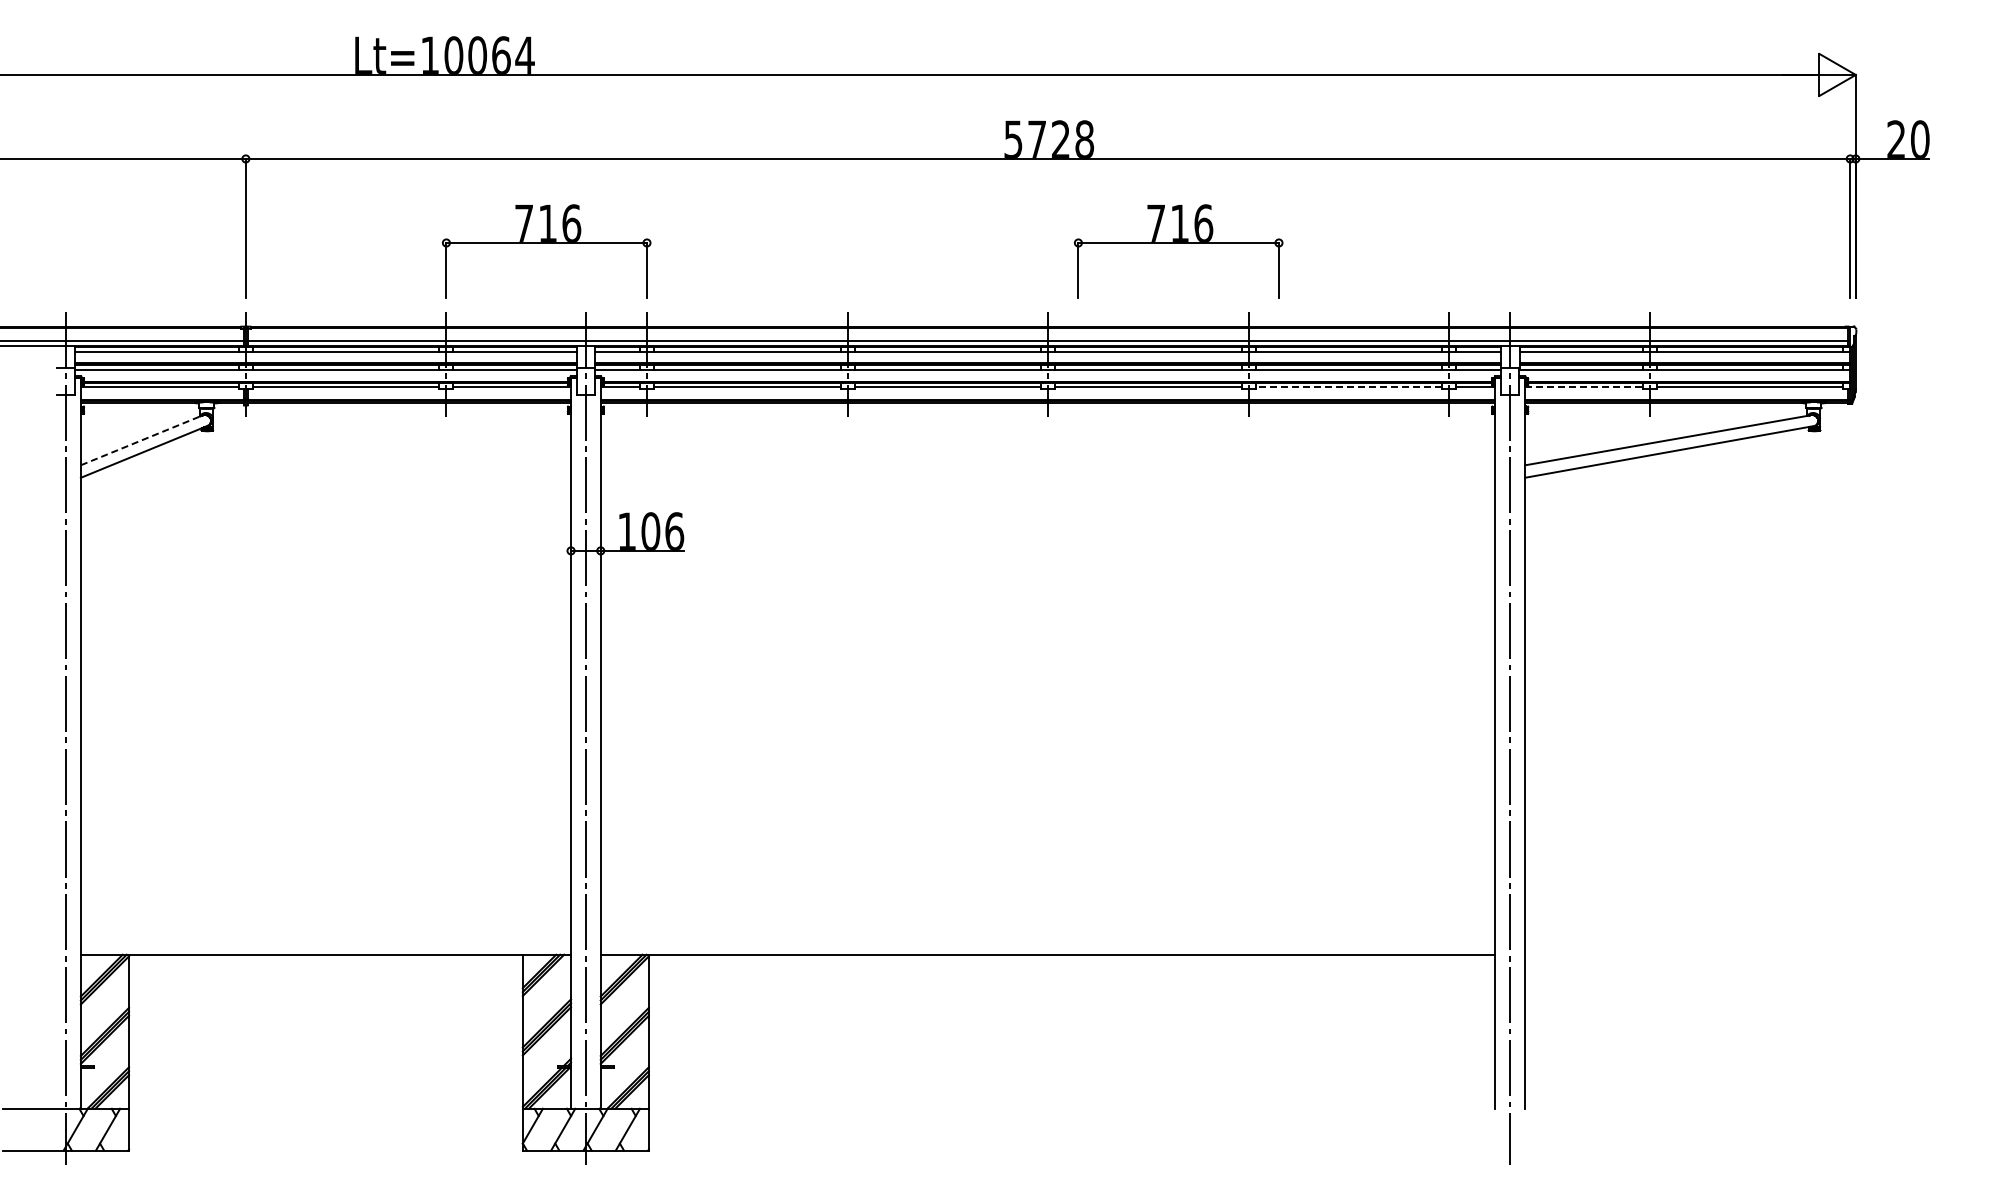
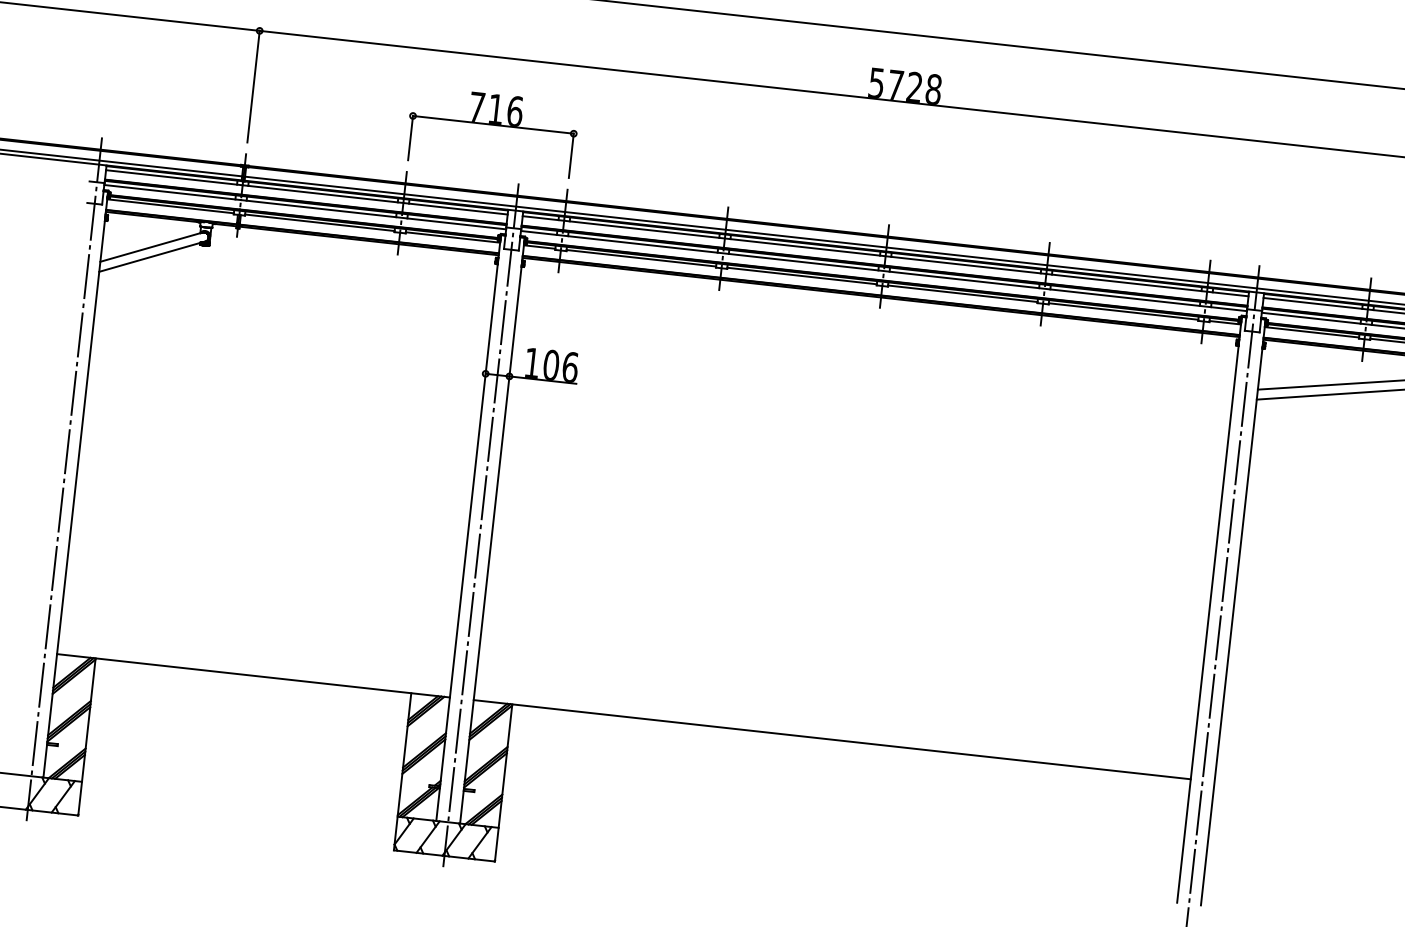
part: (1178, 243) -> (999, 181), removed
line: (1348, 387) -> (1123, 311), dashed -> solid
line: (1583, 387) -> (1311, 332), dashed -> solid
line: (141, 440) -> (151, 247), dashed -> solid

